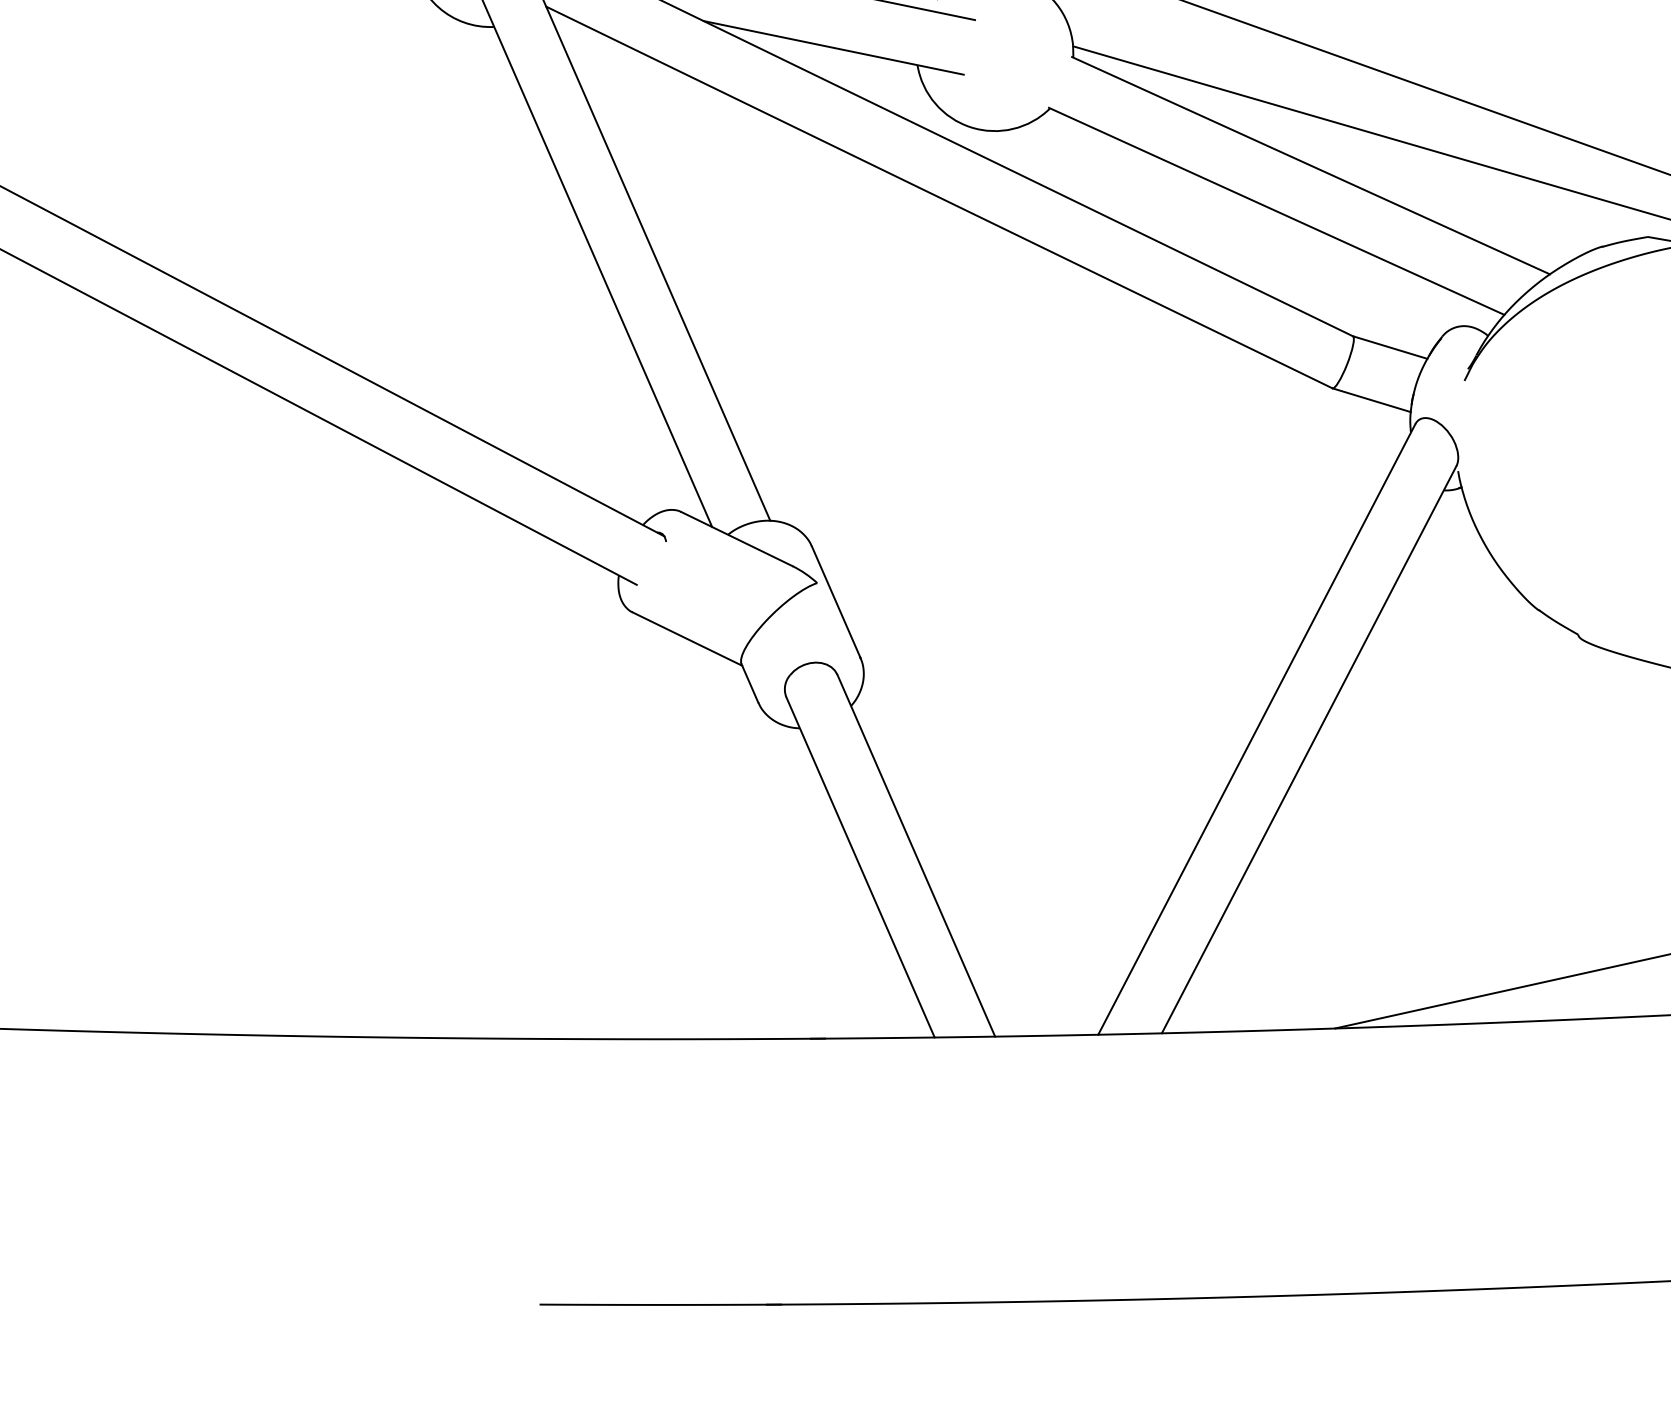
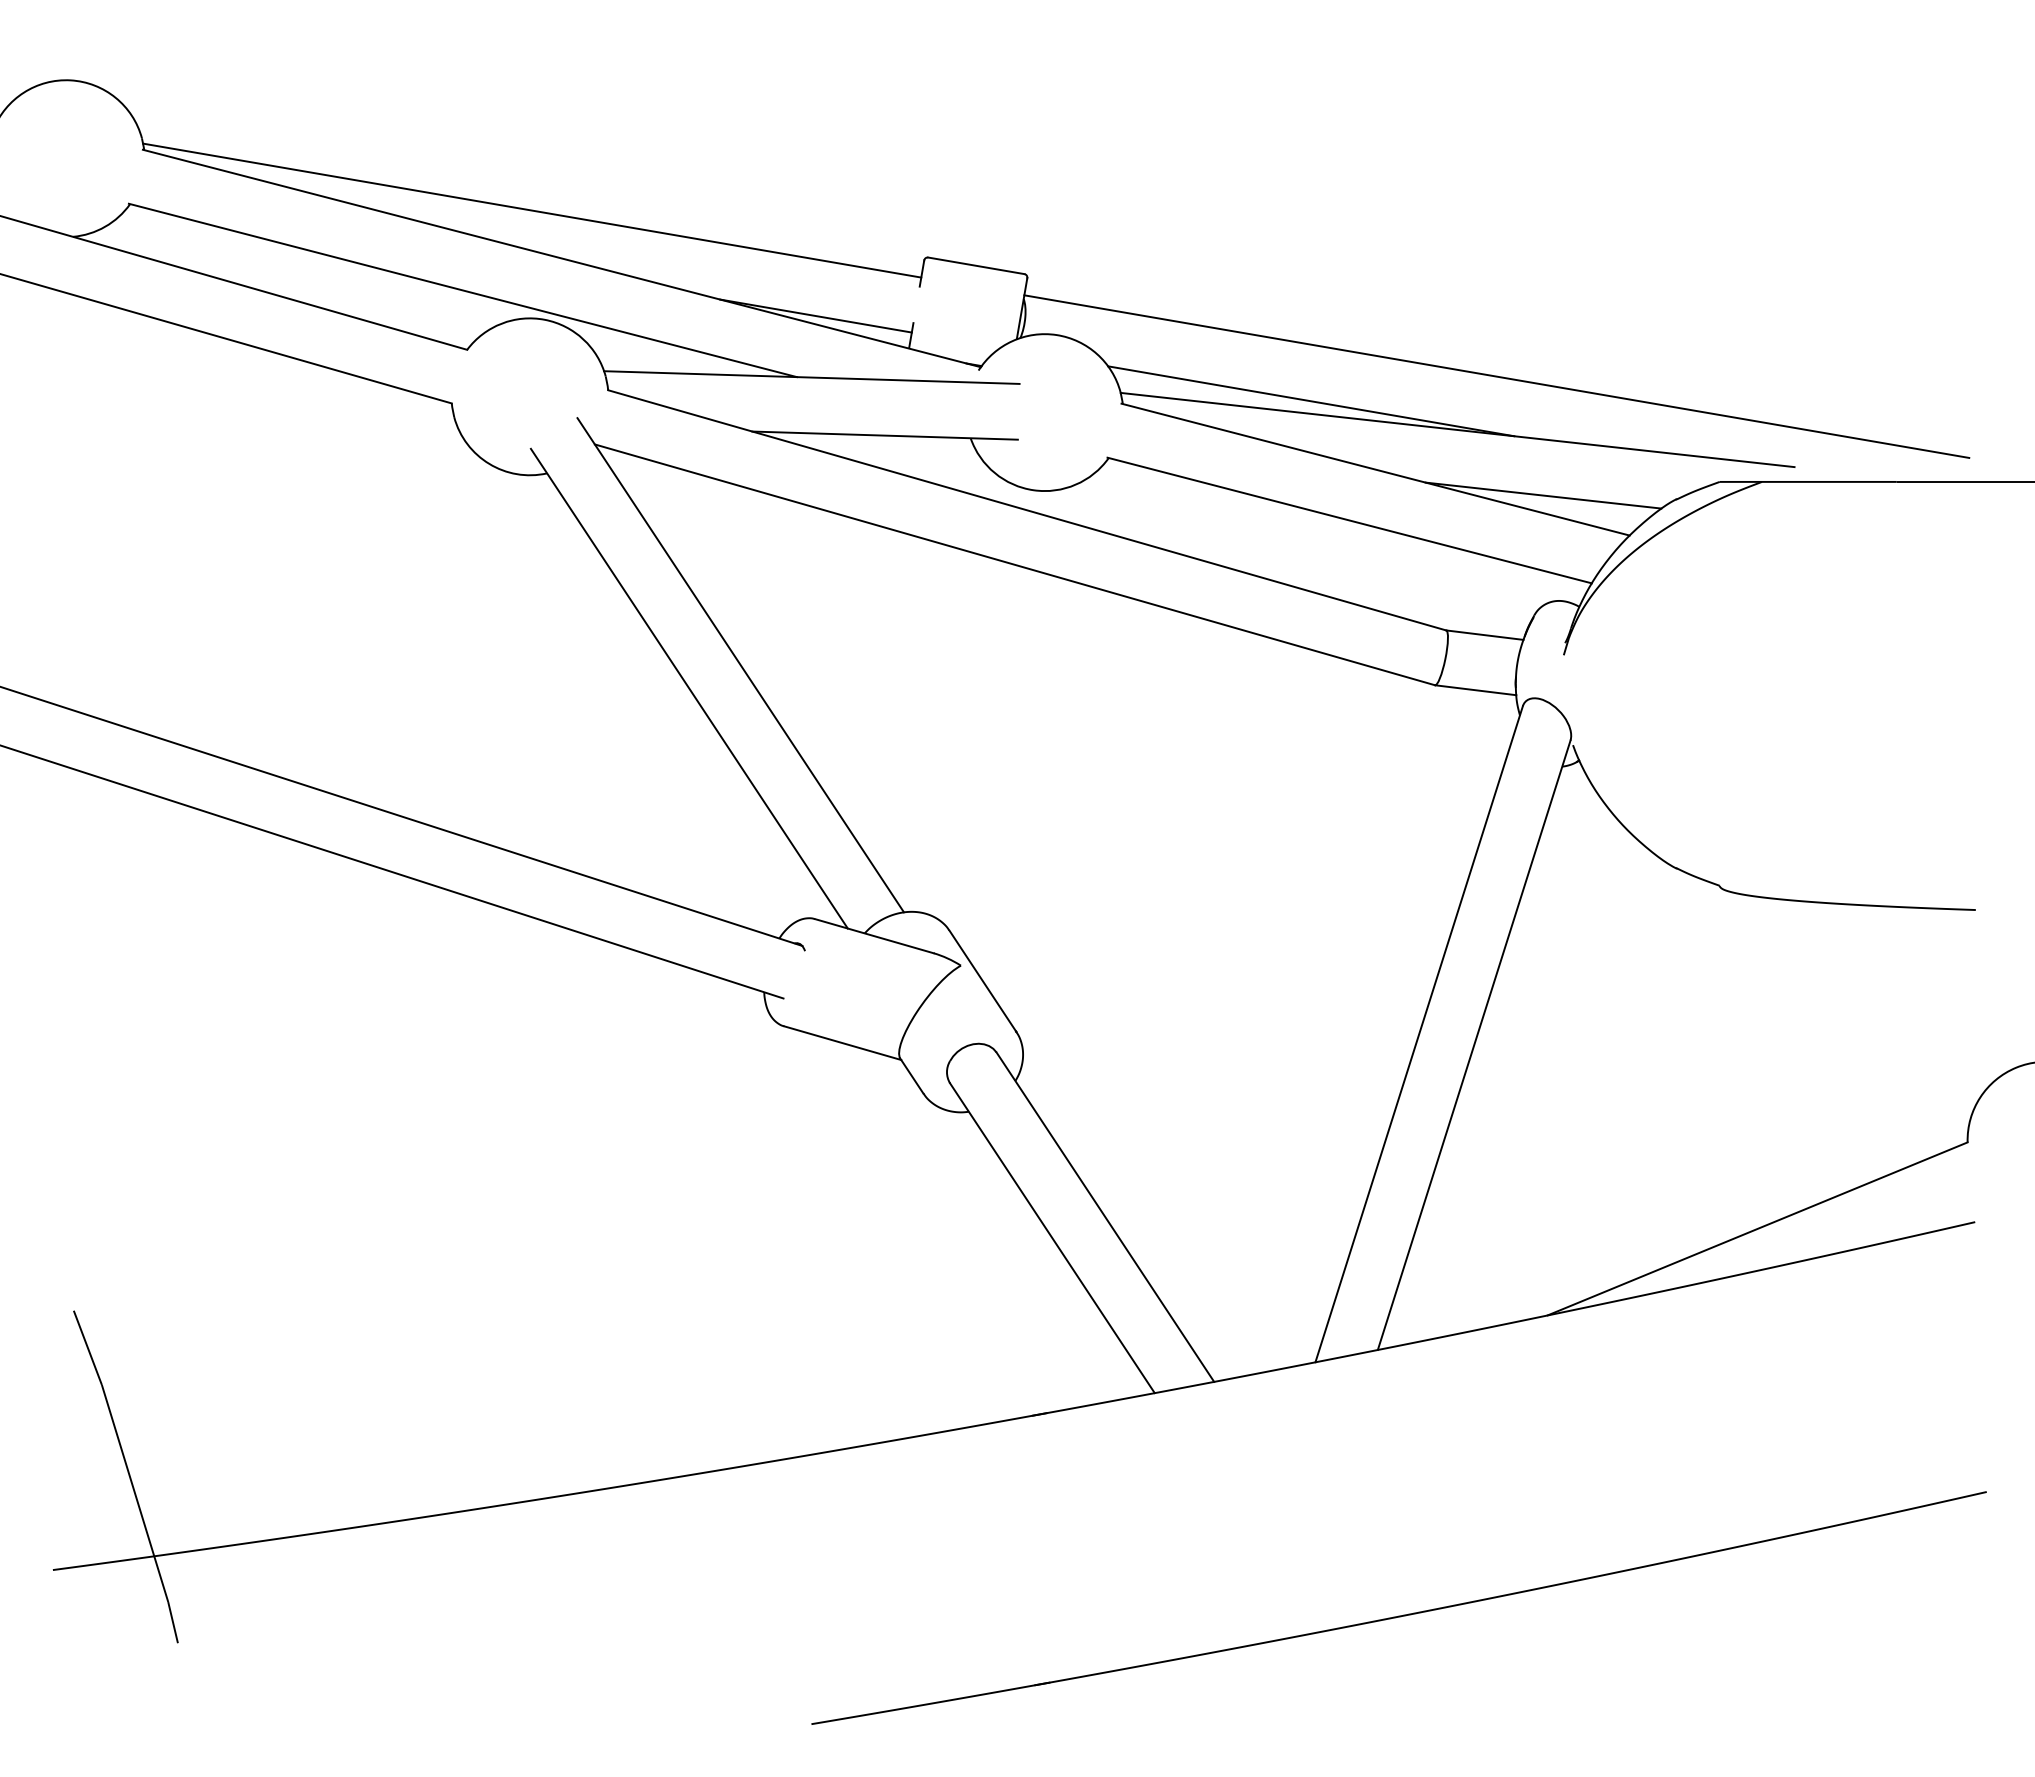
line: (1259, 87) -> (1311, 401), added
line: (1471, 220) -> (1543, 495), added

